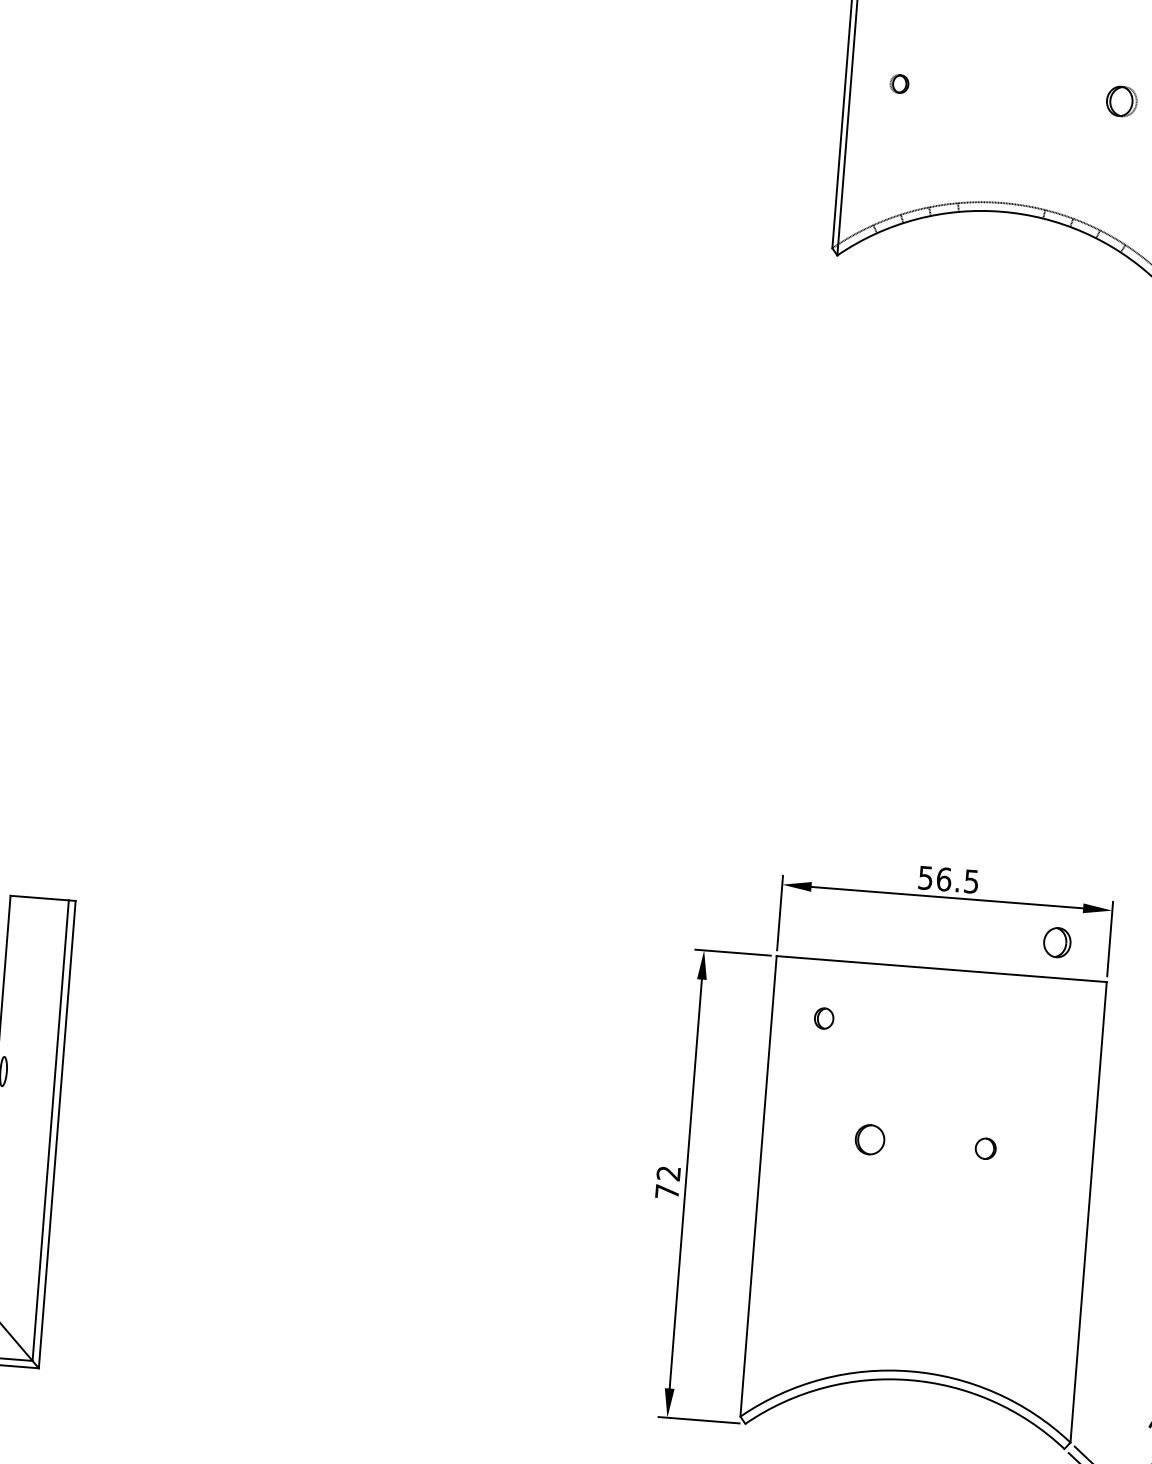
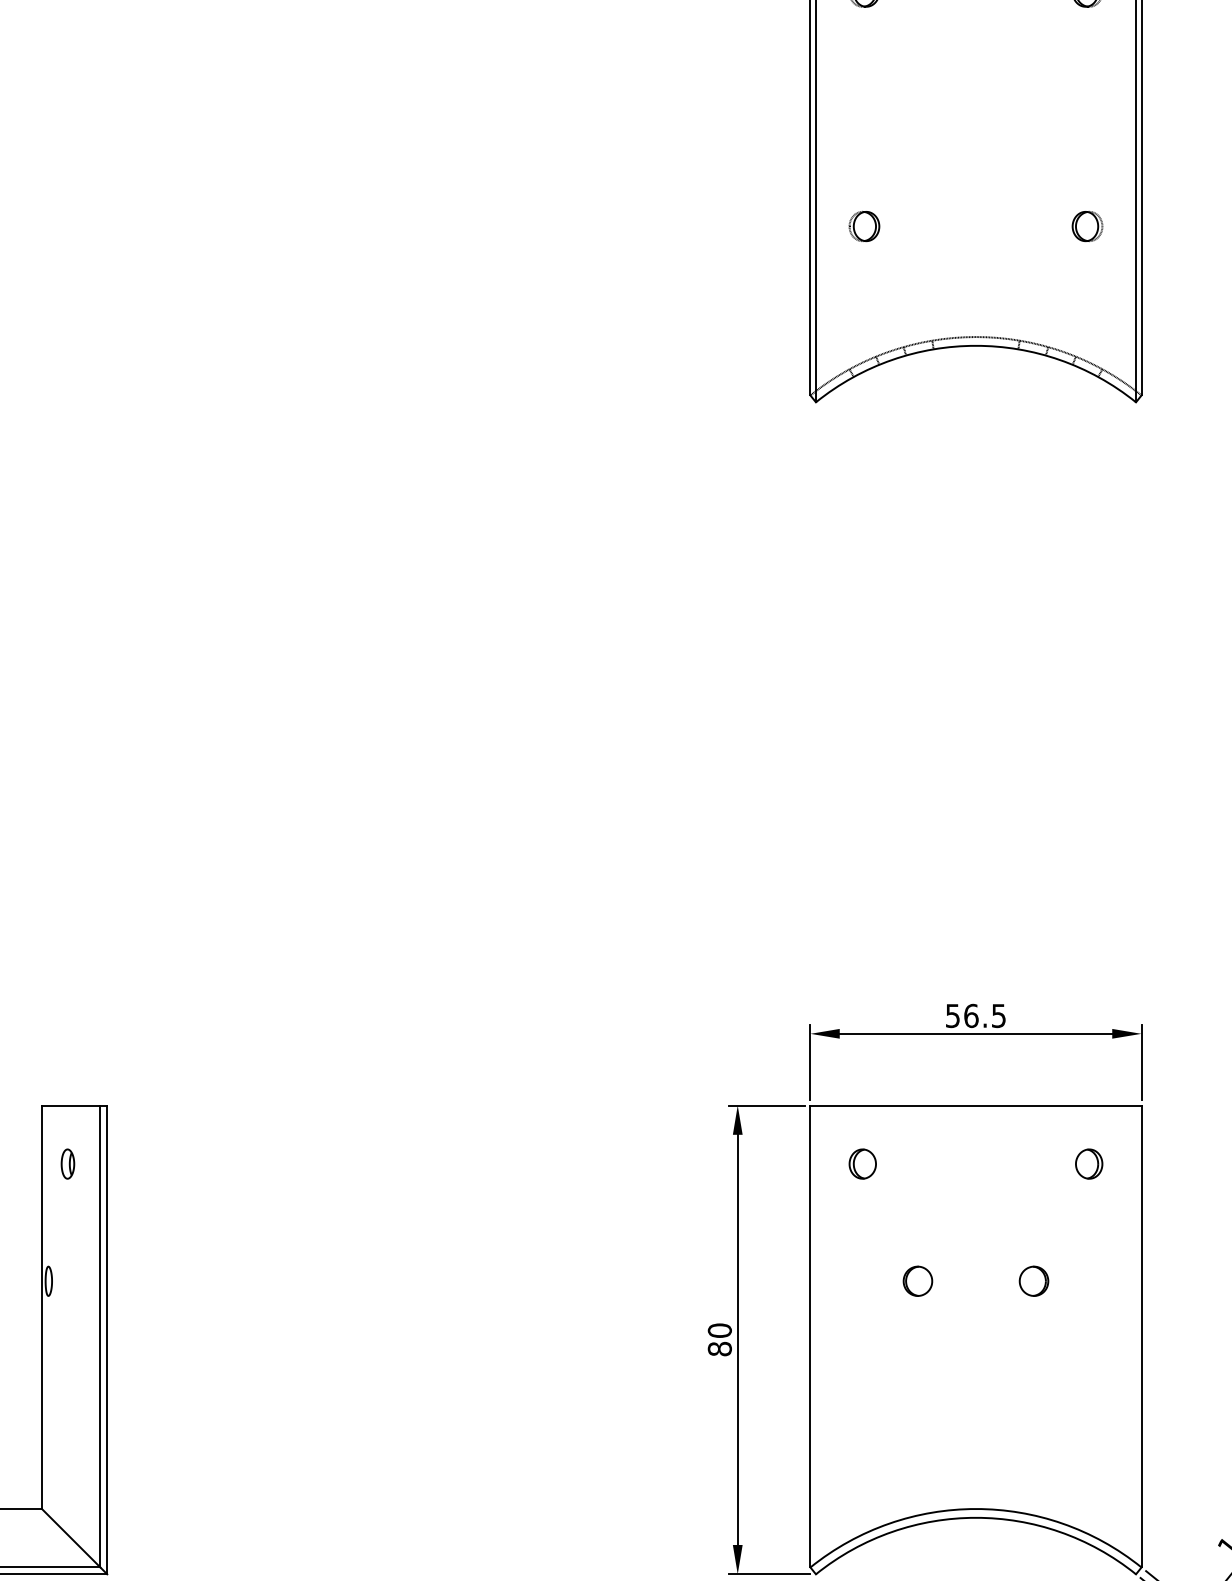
part: (899, 84) -> (864, 226), size x1.67
part: (1057, 942) -> (1089, 1163), moved
part: (31, 955) -> (67, 1163), added
part: (824, 1018) -> (862, 1163), size x1.43
part: (985, 1148) -> (1033, 1280), size x1.43
text: (667, 1182) -> (719, 1339), 72 -> 80

